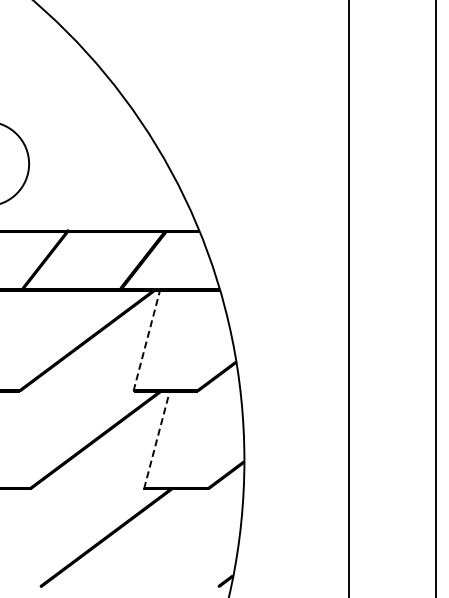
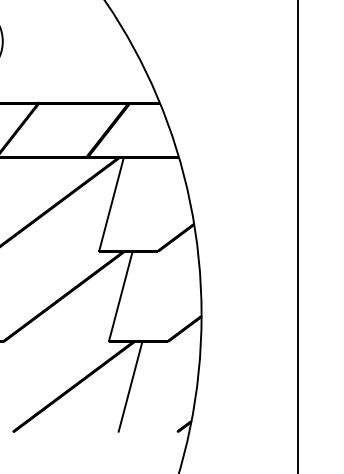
line: (146, 340) -> (111, 204), dashed -> solid
line: (157, 439) -> (121, 295), dashed -> solid
line: (167, 537) -> (130, 386), added

